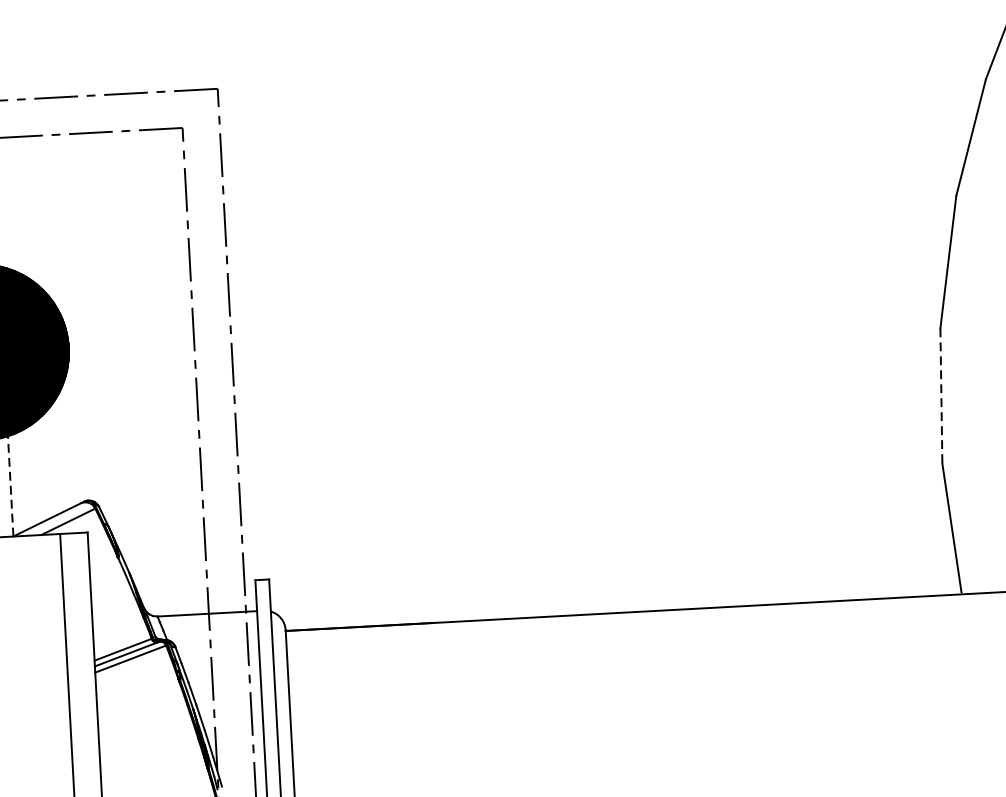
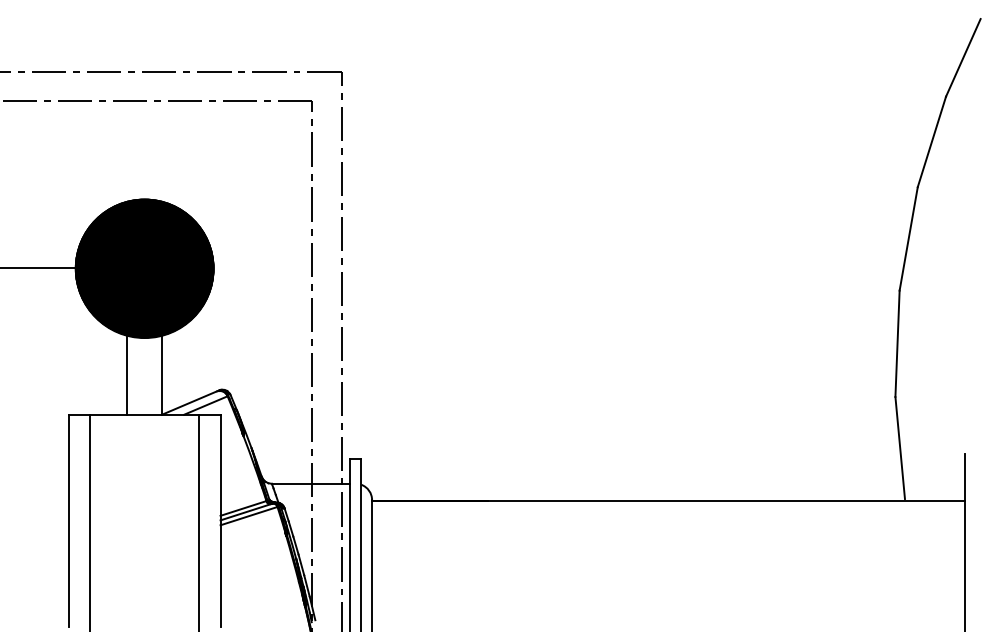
line: (941, 396) -> (897, 344), dashed -> solid
line: (11, 485) -> (162, 374), dashed -> solid

